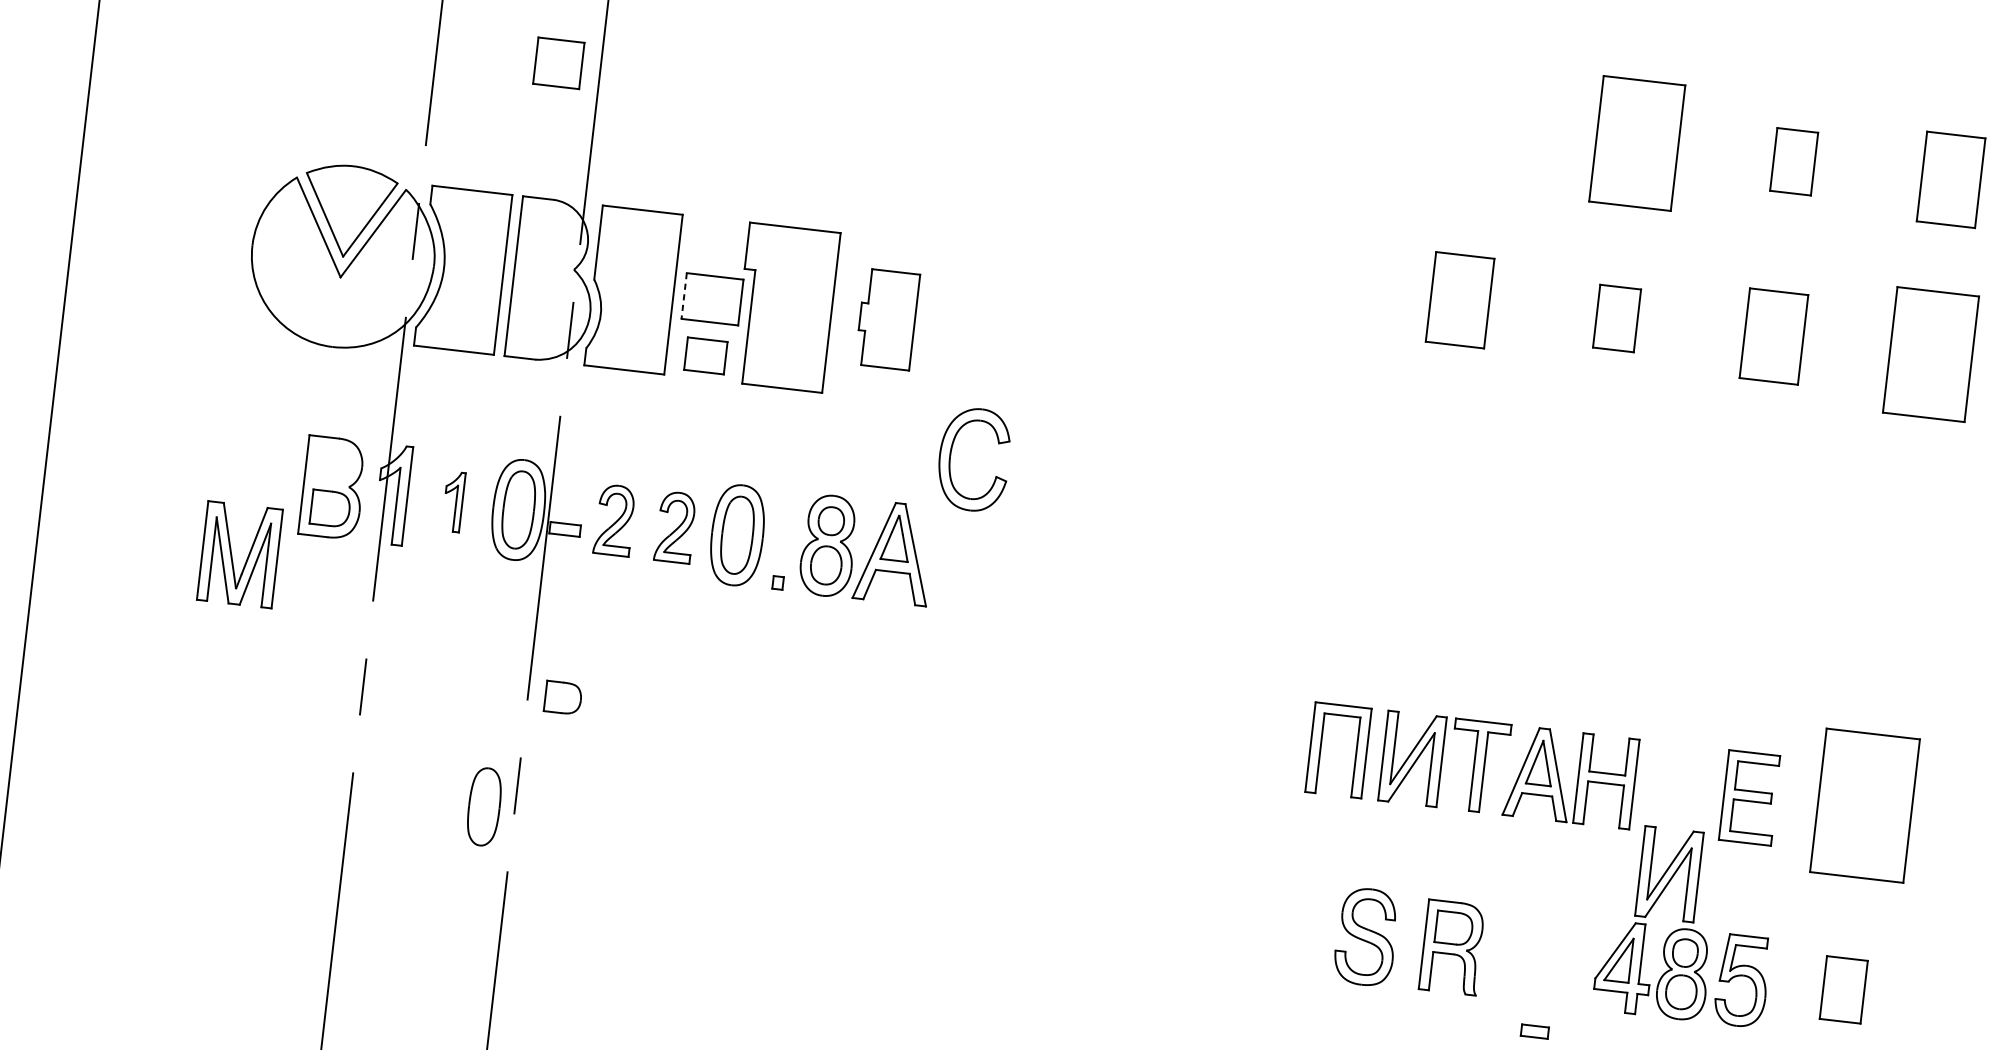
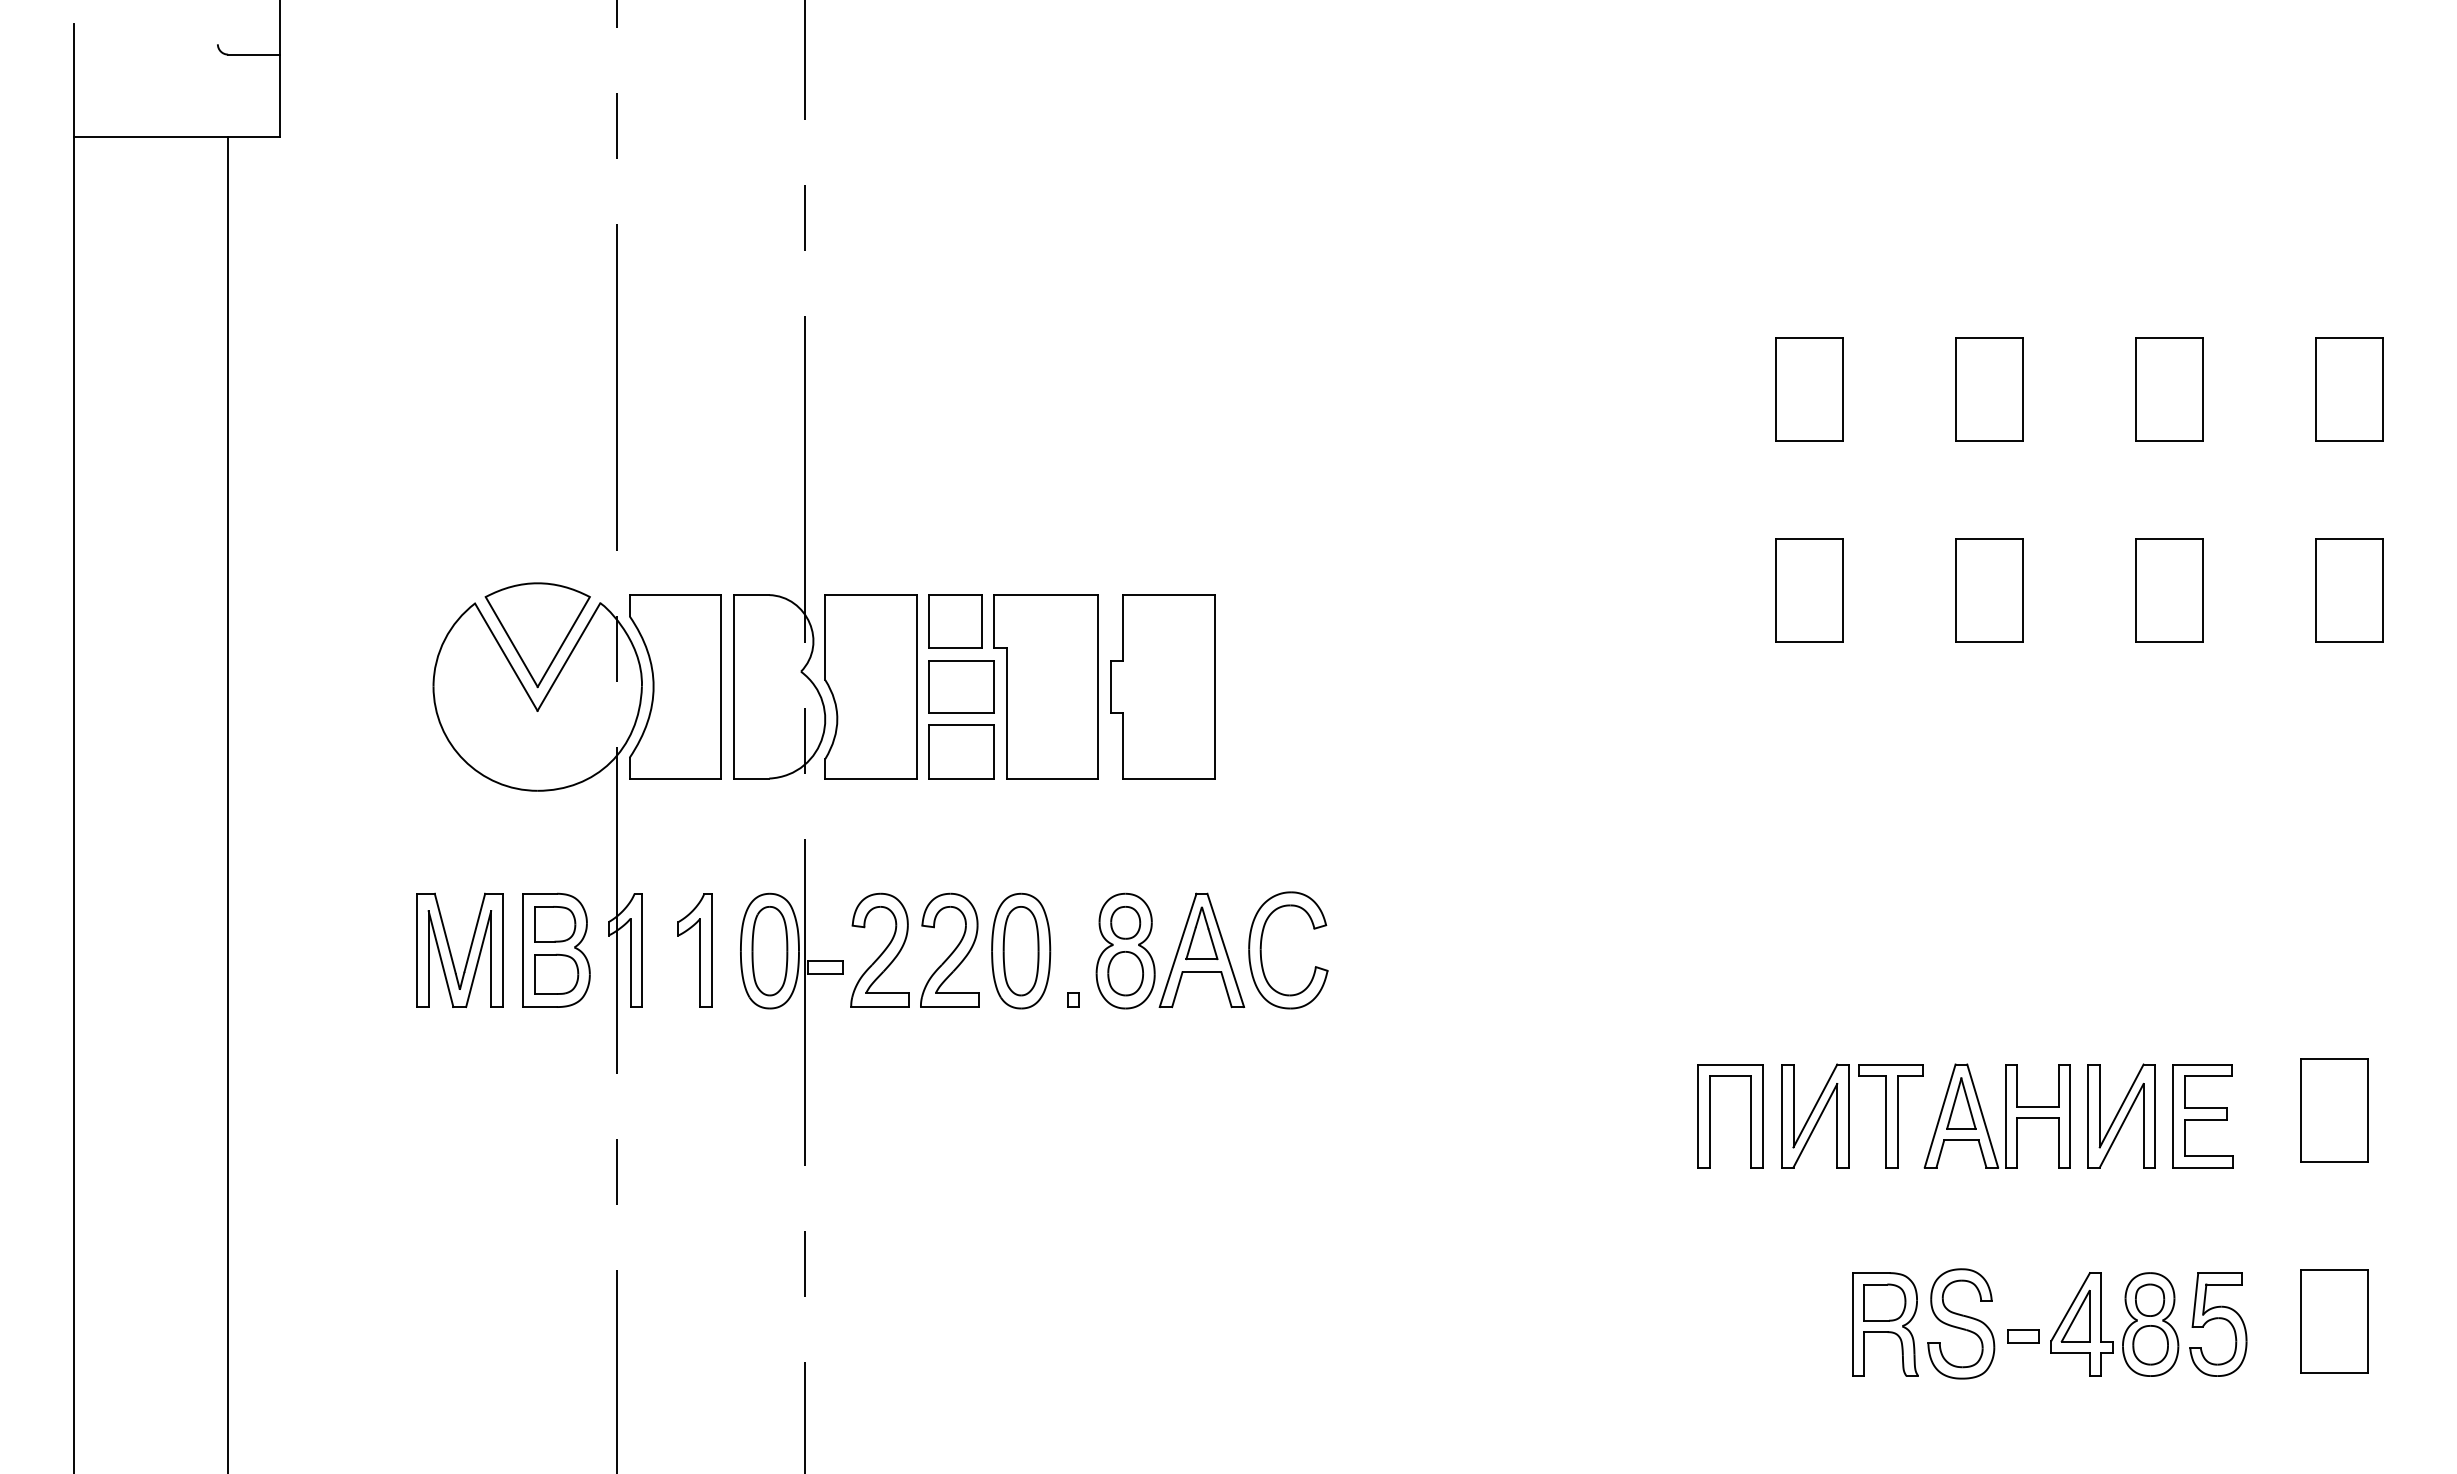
part: (558, 63) -> (955, 621), moved
part: (1480, 125) -> (1809, 389), added
part: (1637, 143) -> (1989, 389), size x0.71
part: (1794, 161) -> (2169, 389), size x1.43
line: (684, 296) -> (929, 687), dashed -> solid
part: (1617, 318) -> (1989, 590), size x1.43
part: (887, 319) -> (1162, 686), size x1.67
part: (705, 355) -> (961, 751), size x1.43
part: (1930, 355) -> (2349, 590), size x0.71
part: (950, 457) -> (1261, 950), moved
part: (453, 501) -> (694, 950), size x1.67
part: (614, 519) -> (879, 949), size x1.43
part: (675, 526) -> (949, 949), size x1.43
part: (232, 555) -> (451, 952), moved
part: (563, 698) -> (555, 924), moved
part: (1865, 806) -> (2334, 1110), size x0.62
part: (483, 807) -> (769, 1292), removed
part: (1669, 873) -> (2121, 1115), moved
part: (1366, 936) -> (1961, 1323), moved
part: (1843, 990) -> (2334, 1321), size x1.43
part: (1534, 1032) -> (2023, 1336), moved

